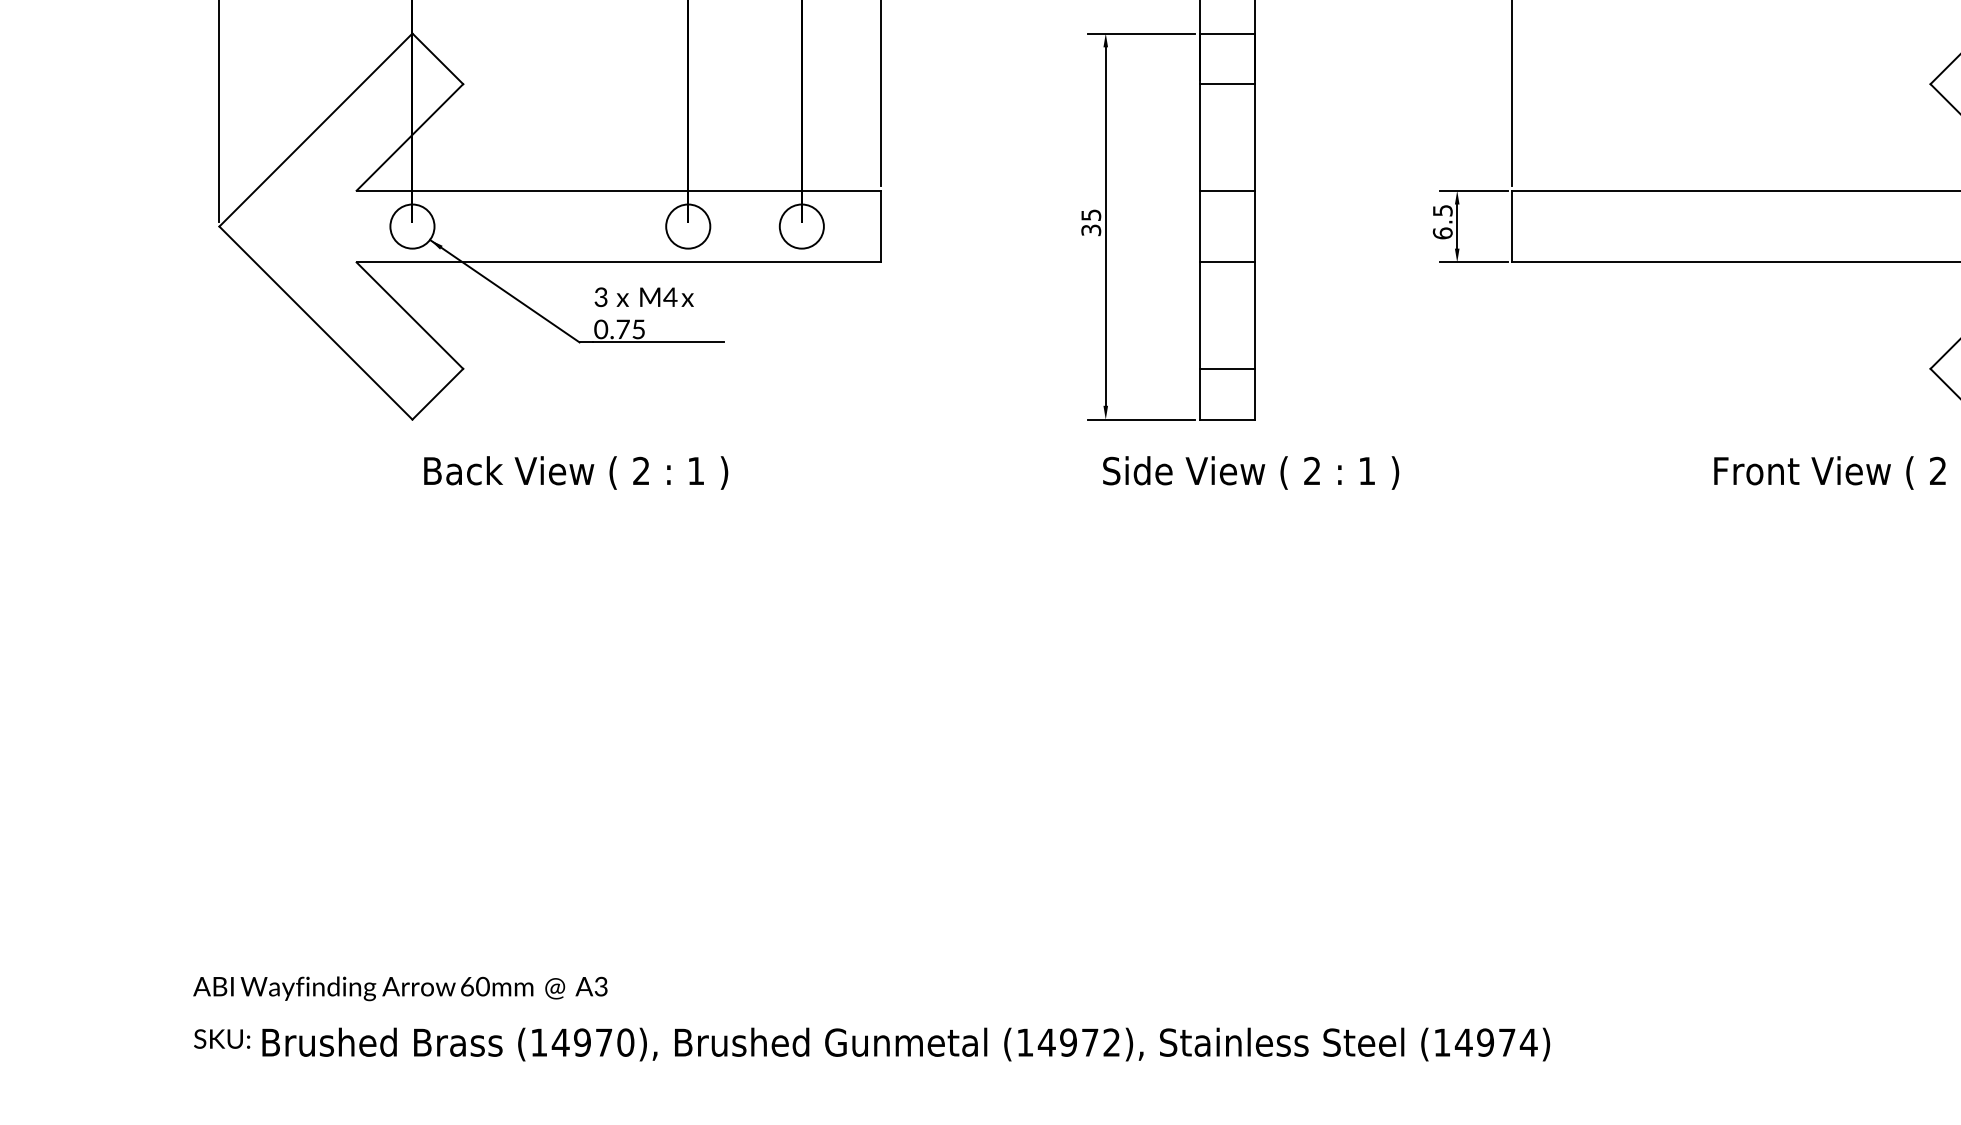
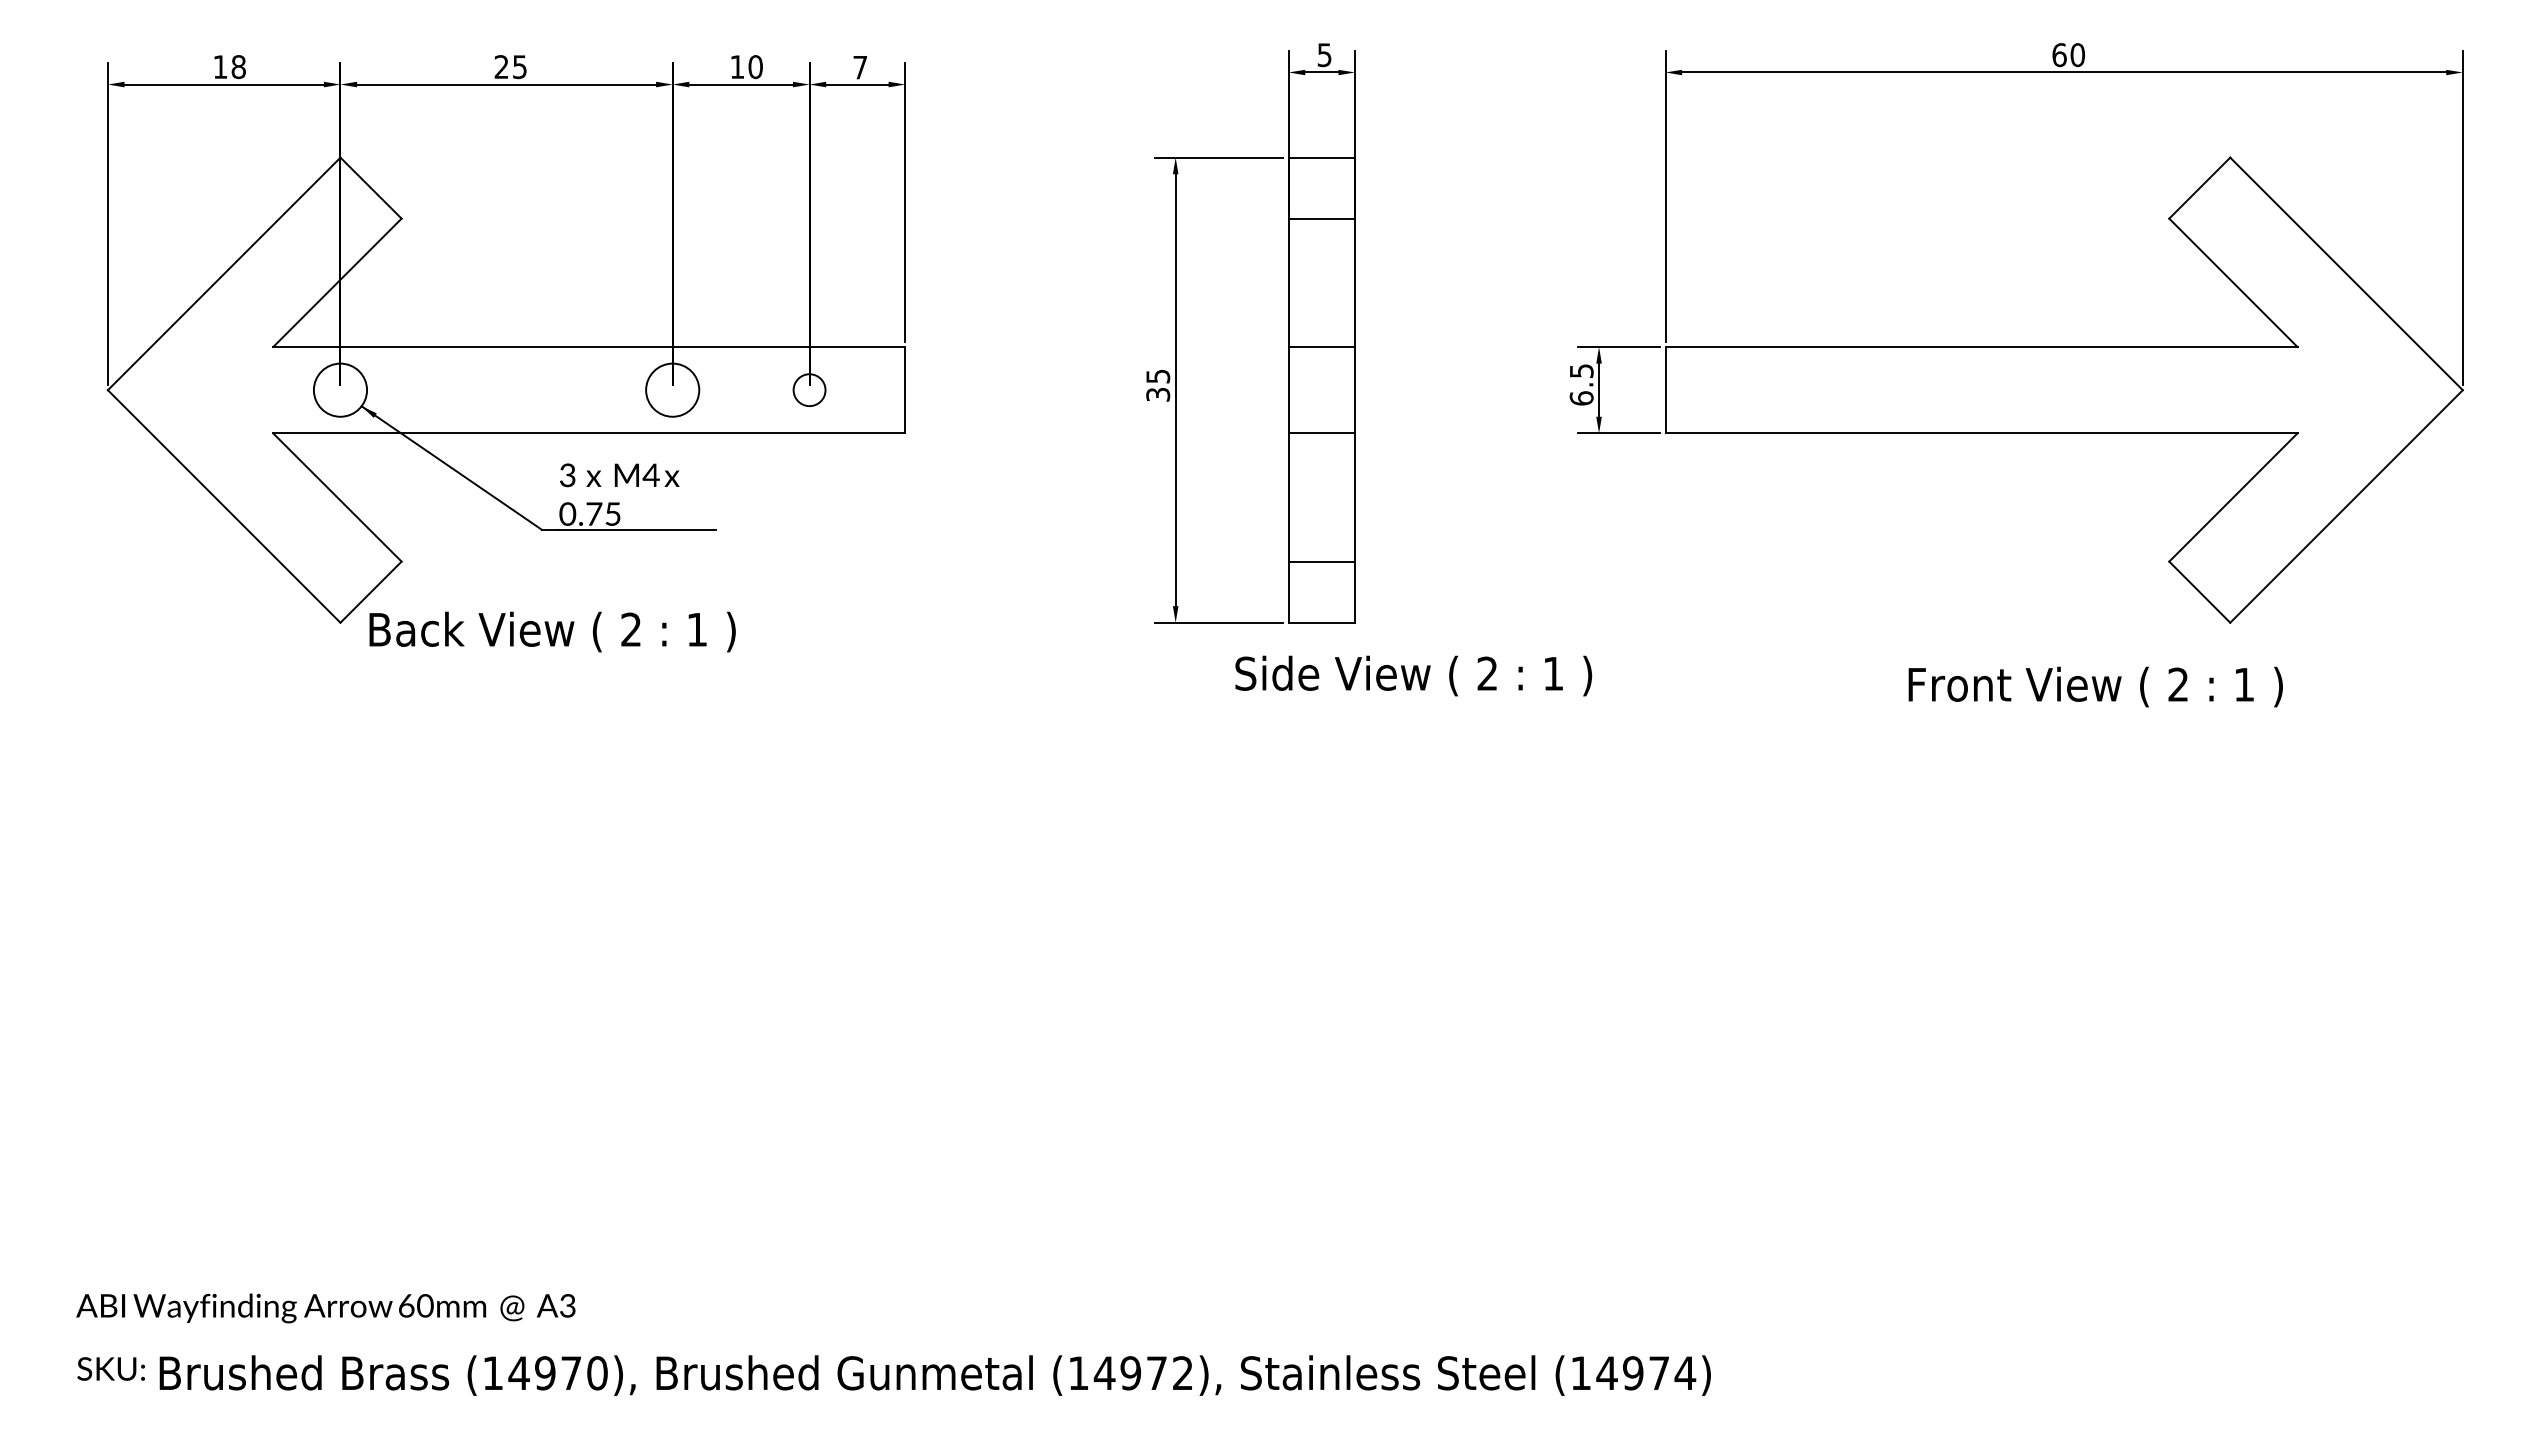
circle: (801, 226) -> (809, 389), size x0.6
text: (576, 472) -> (552, 631), moved
text: (1250, 472) -> (1413, 675), moved

